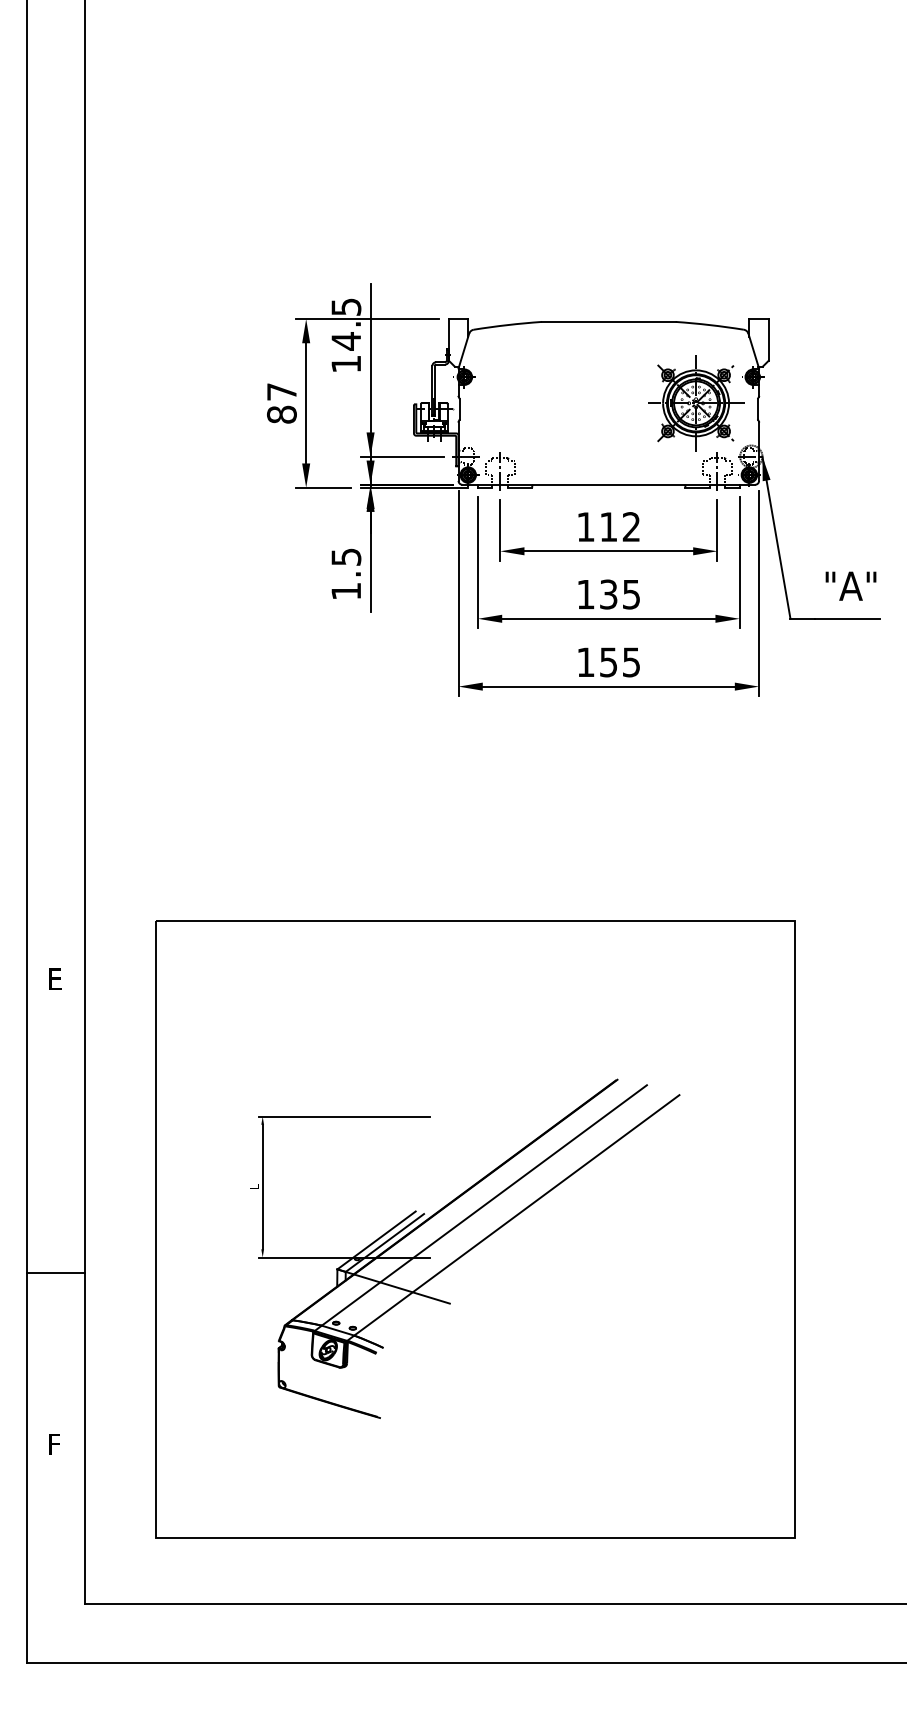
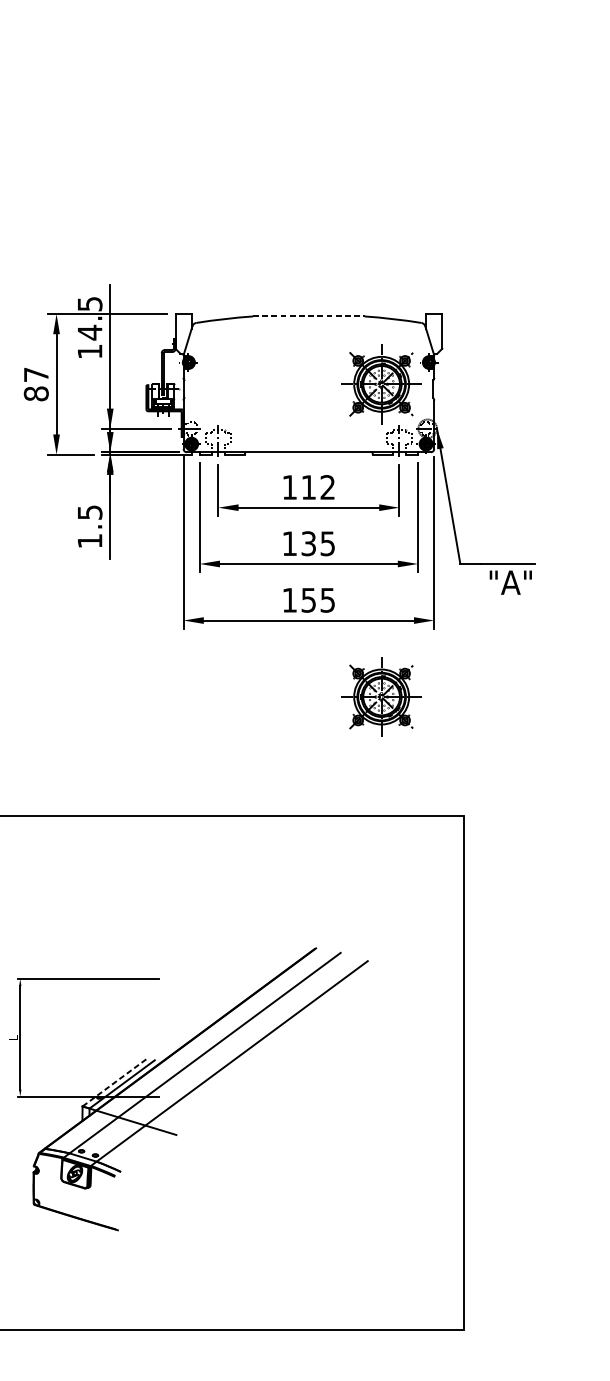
line: (608, 321) -> (308, 316), solid -> dashed
text: (850, 585) -> (510, 582), moved
part: (696, 778) -> (382, 697), added
line: (376, 1240) -> (115, 1082), solid -> dashed

